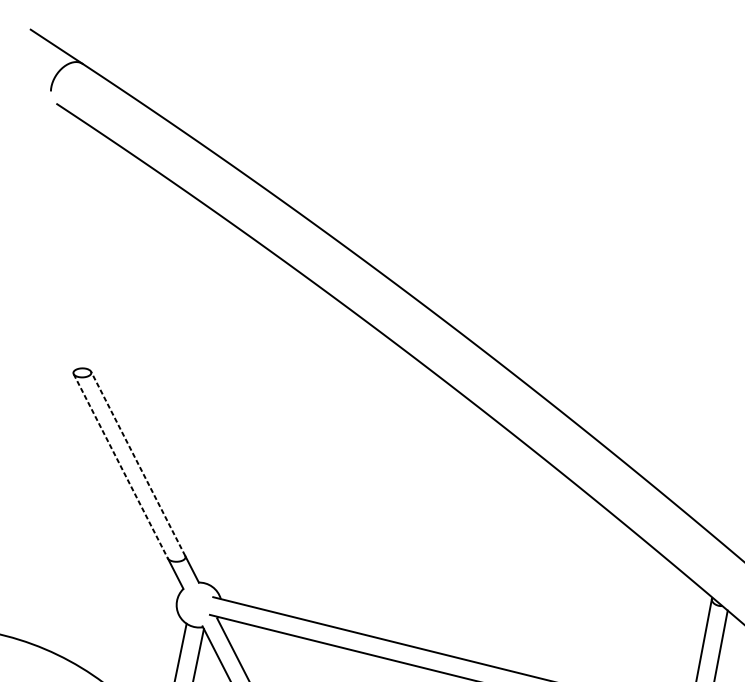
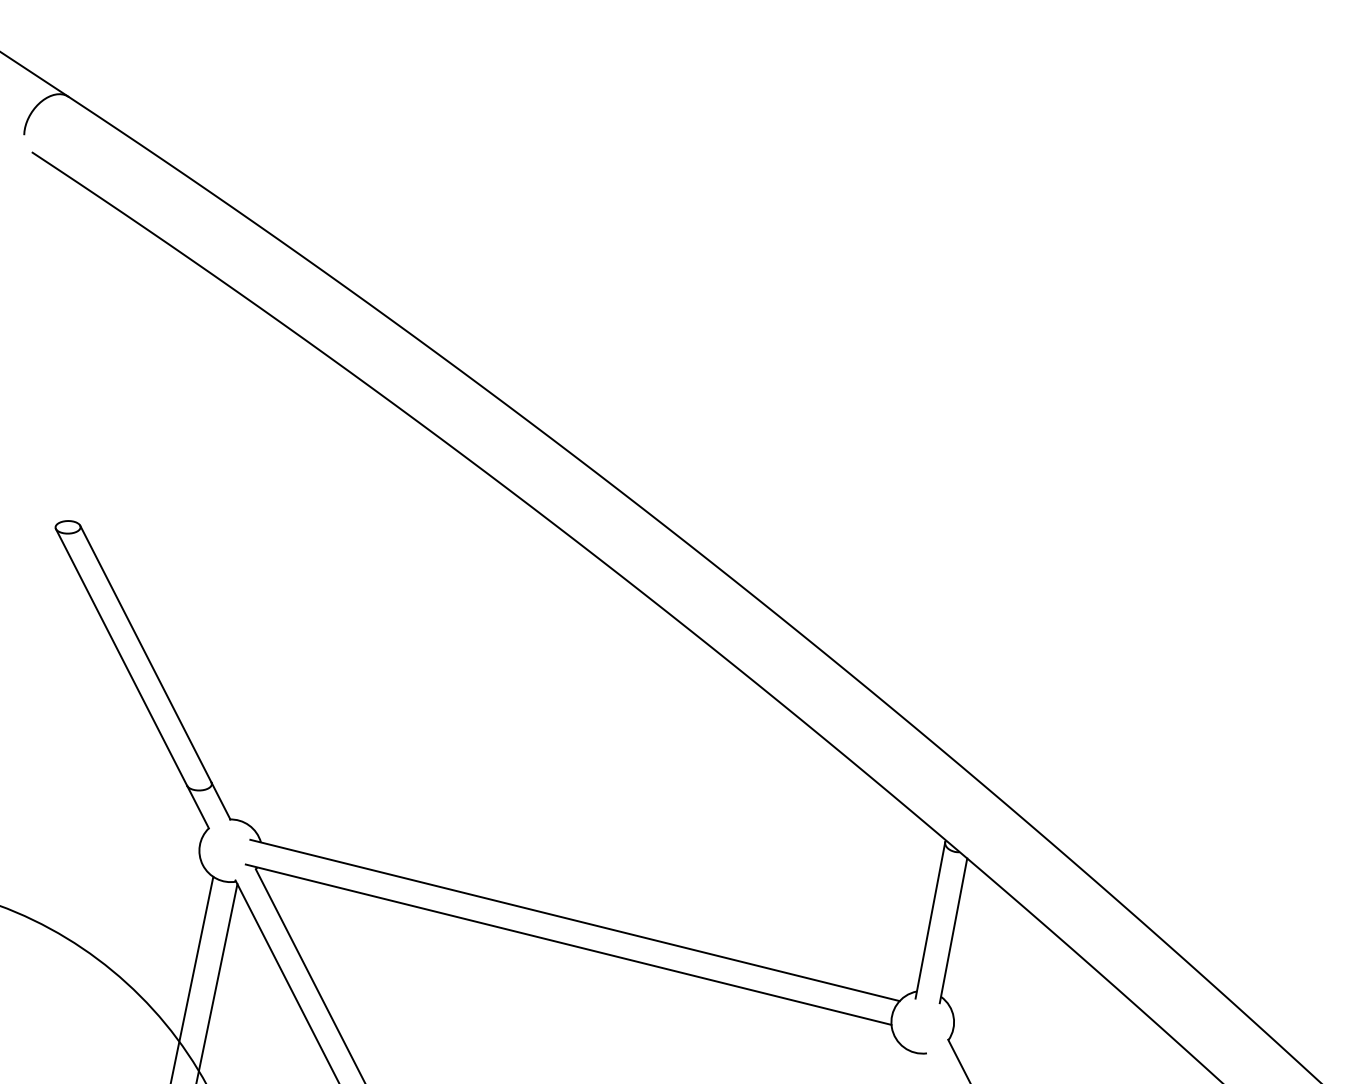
line: (137, 463) -> (145, 653), dashed -> solid
line: (120, 466) -> (121, 657), dashed -> solid

